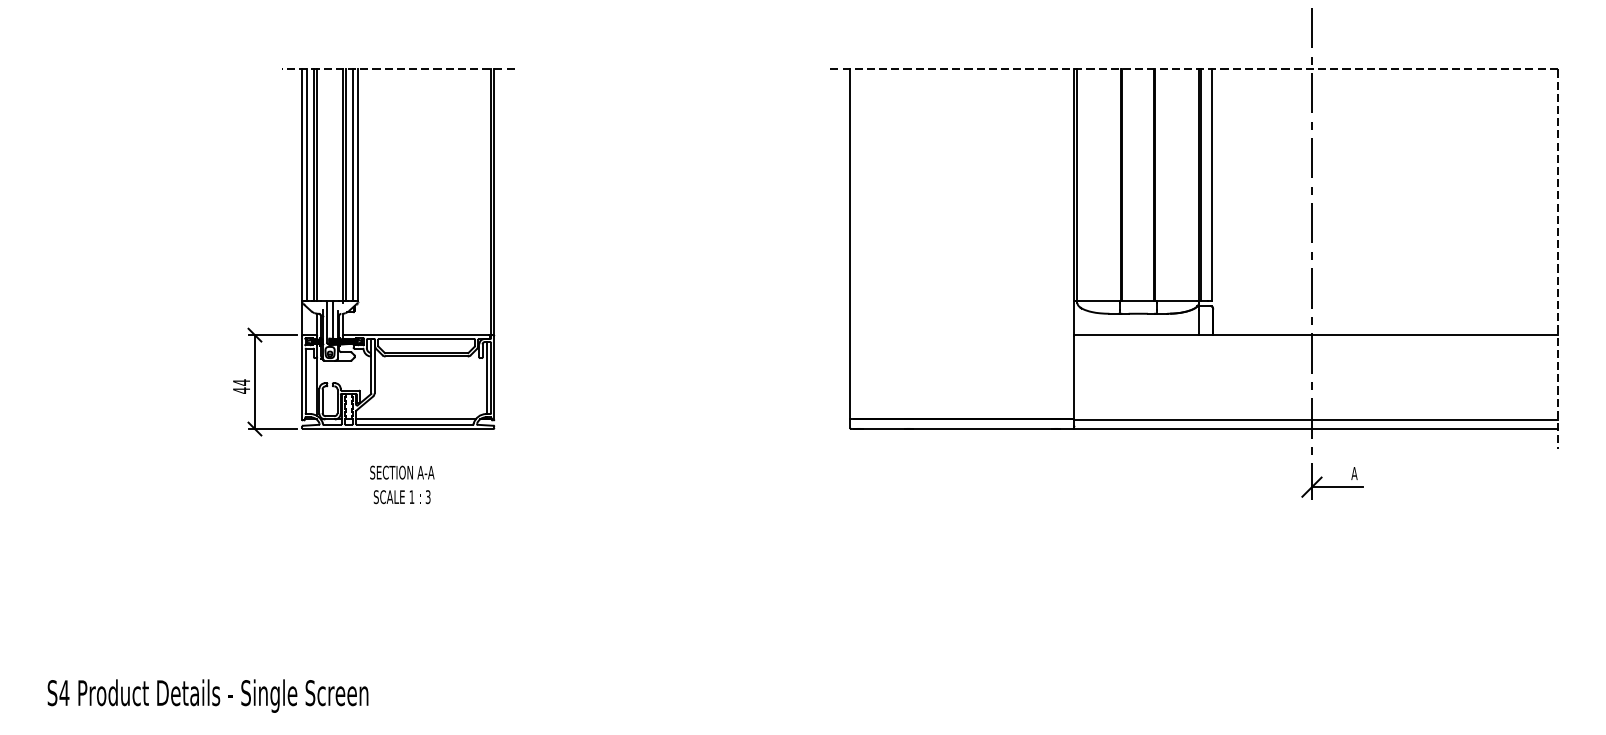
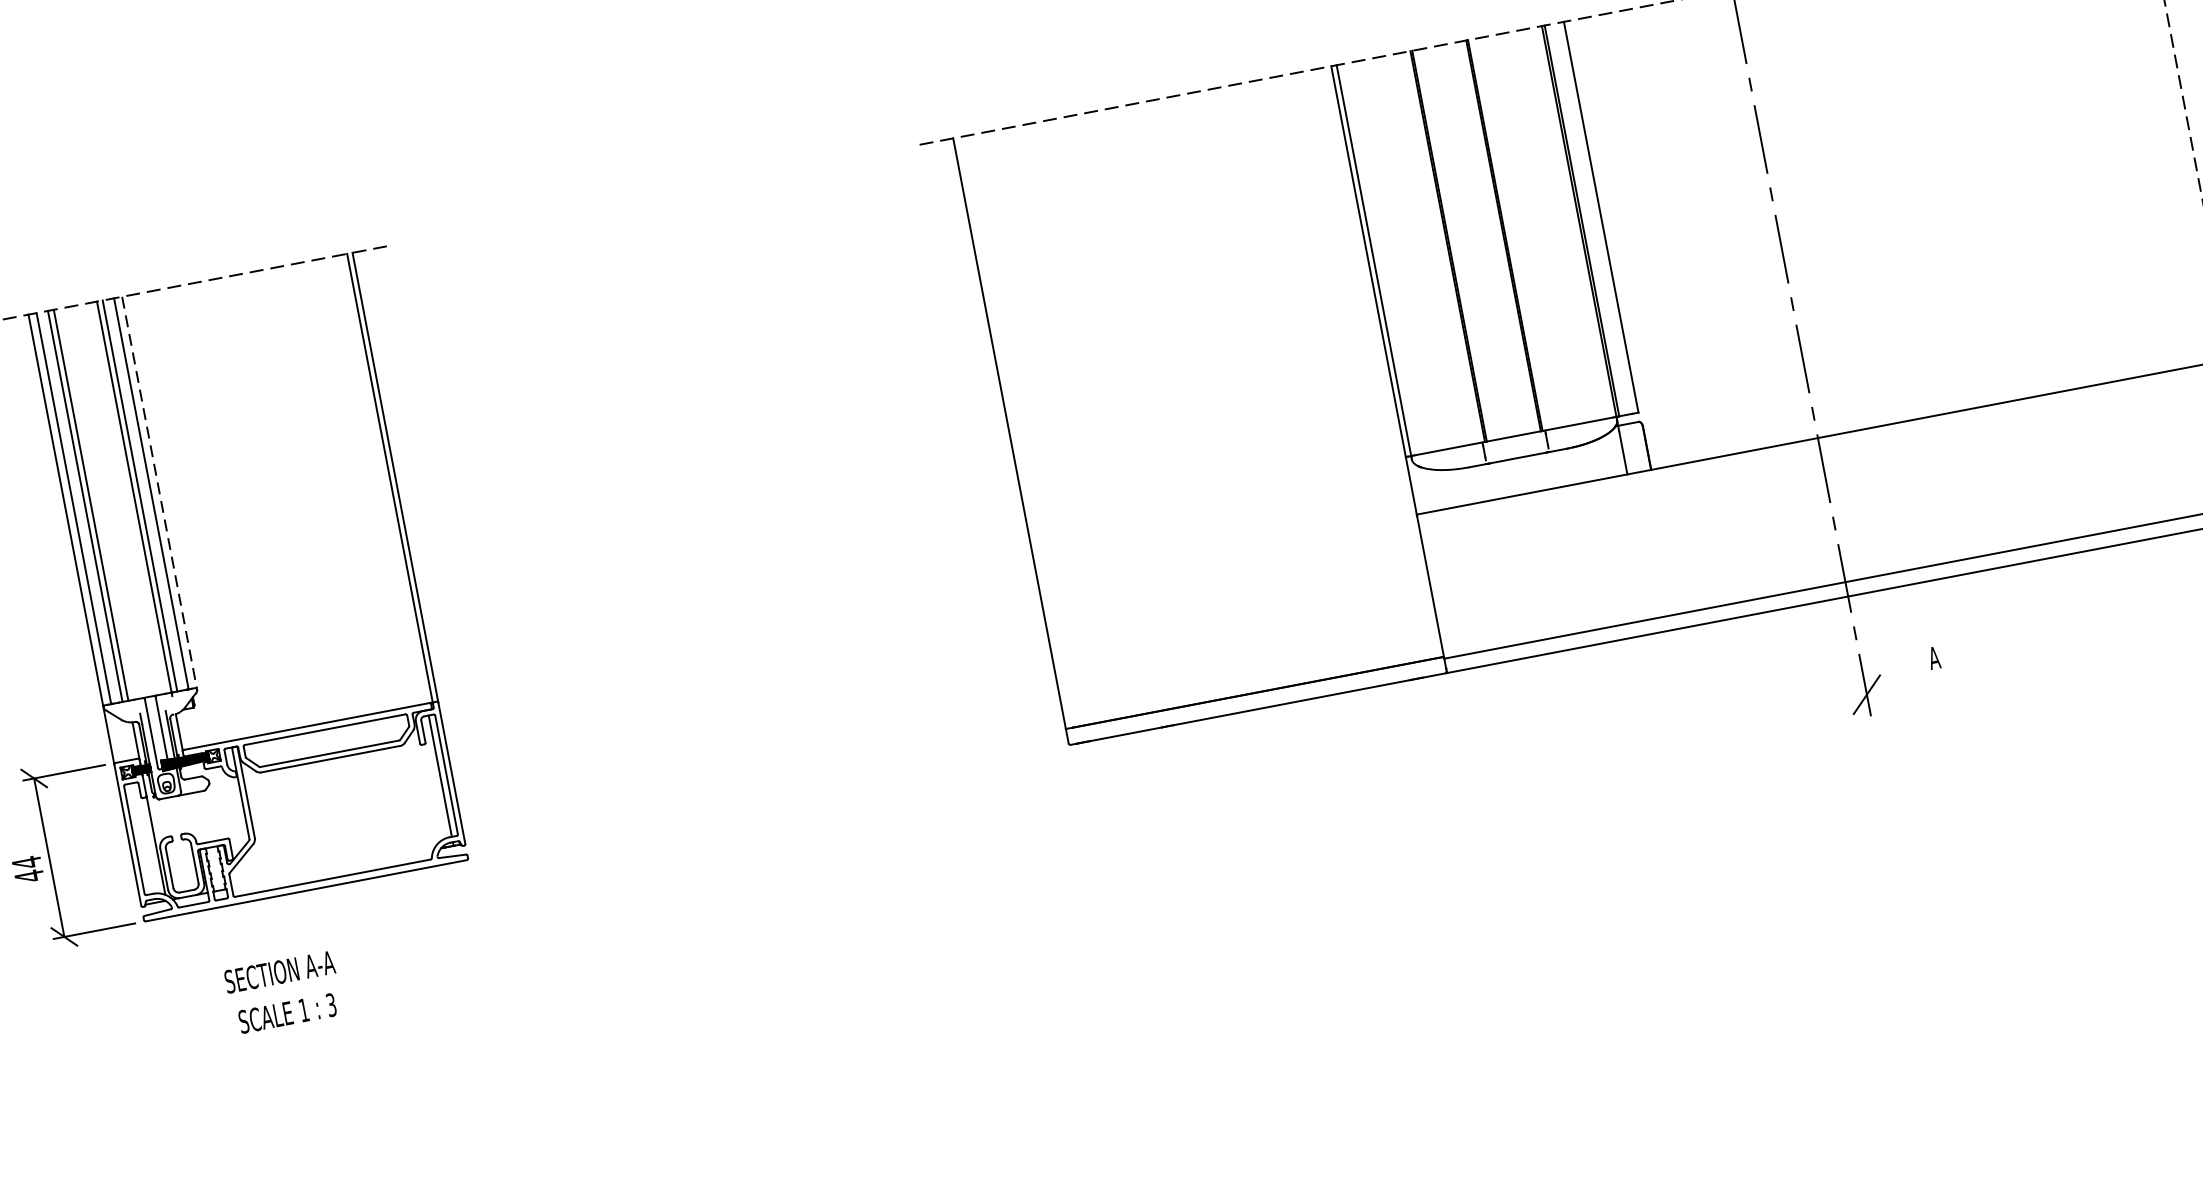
line: (357, 185) -> (159, 492), solid -> dashed
line: (415, 419) -> (332, 869), removed
text: (402, 484) -> (284, 992), moved
line: (1337, 487) -> (1910, 687), removed

